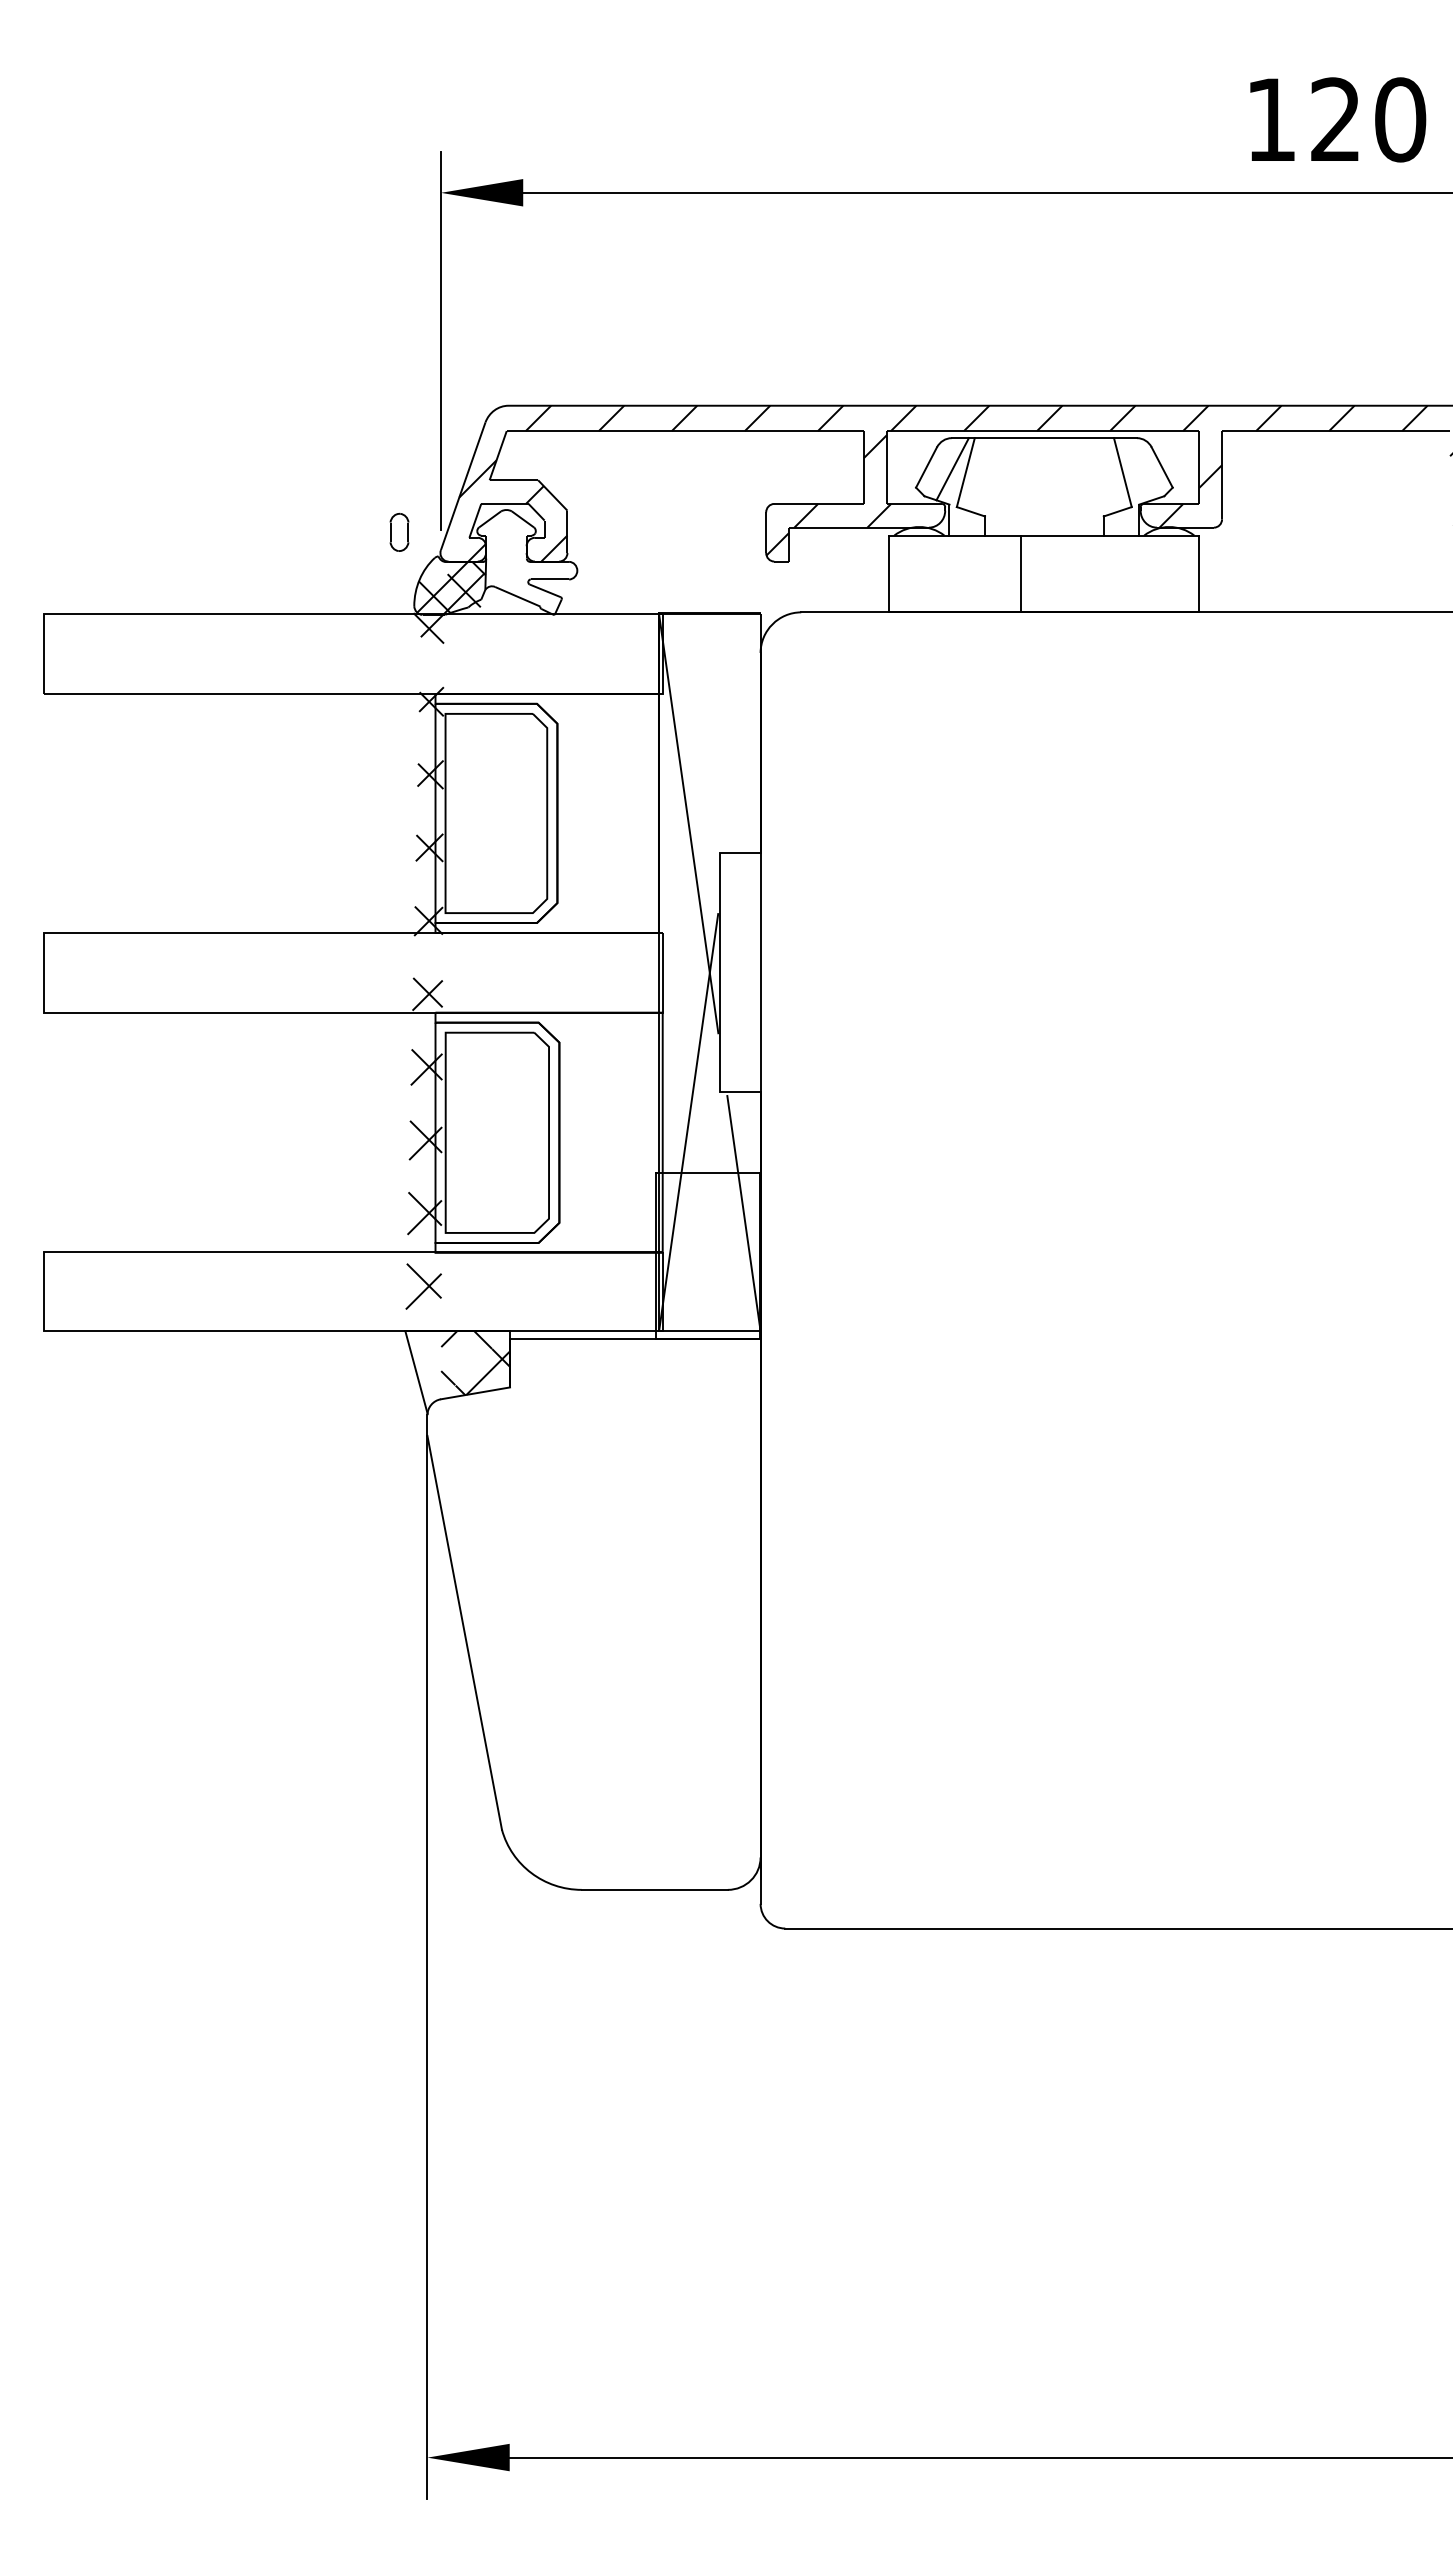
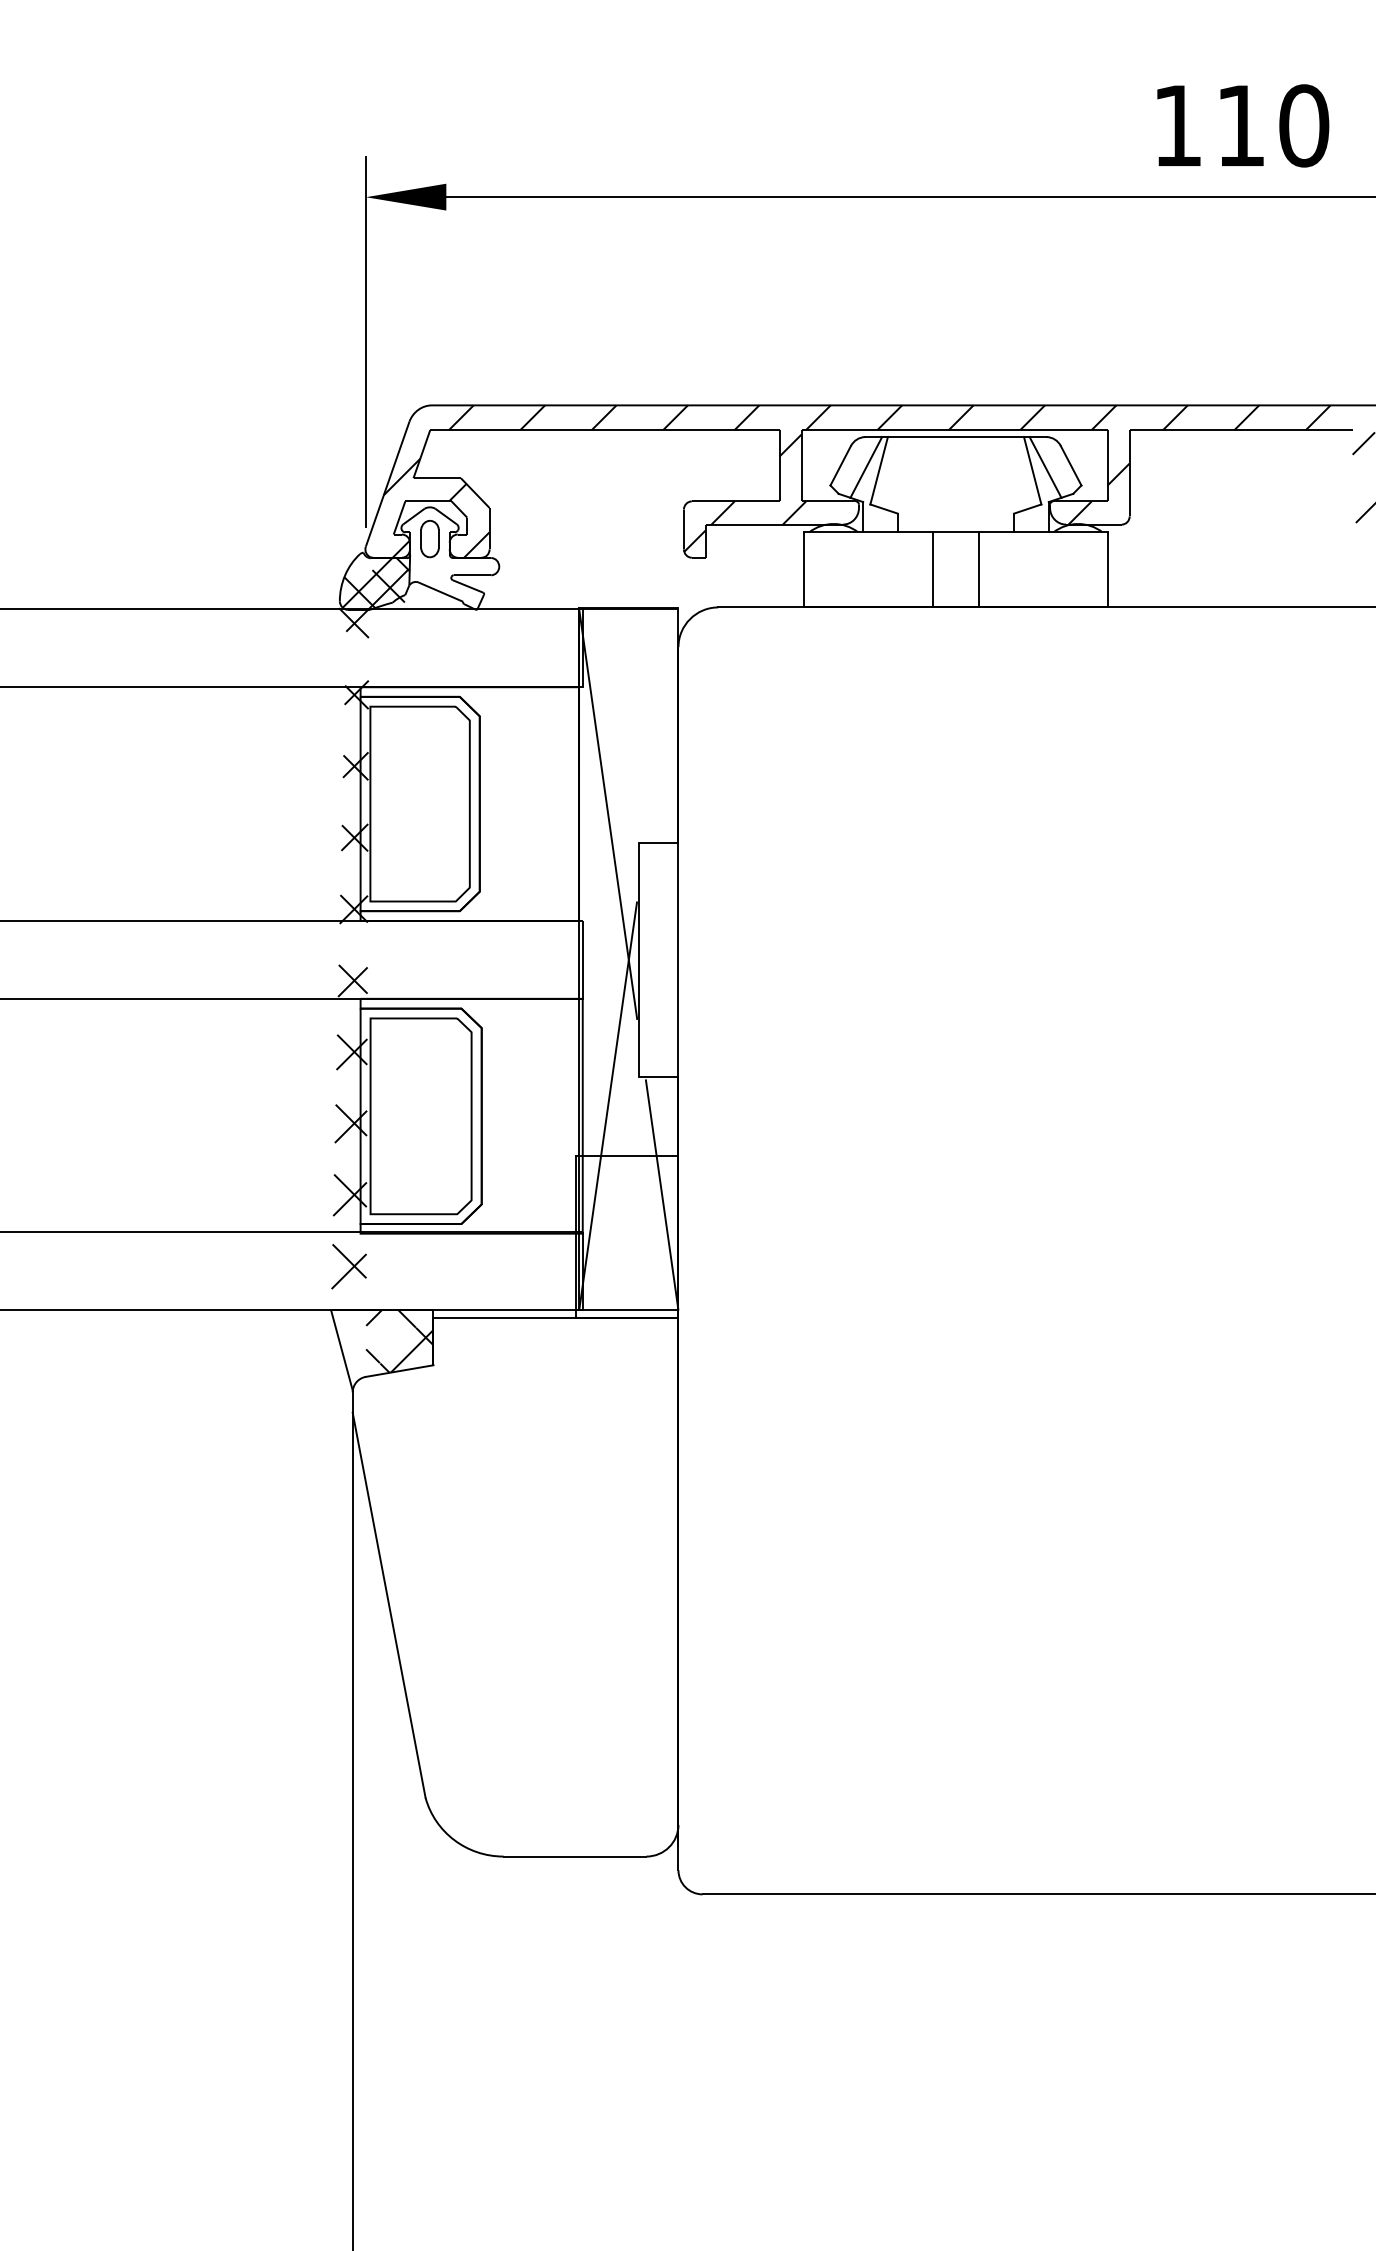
text: (1334, 118) -> (1239, 124), 120 -> 110
line: (1135, 469) -> (1045, 467), added
part: (399, 531) -> (430, 538), moved
line: (1067, 573) -> (978, 569), added

